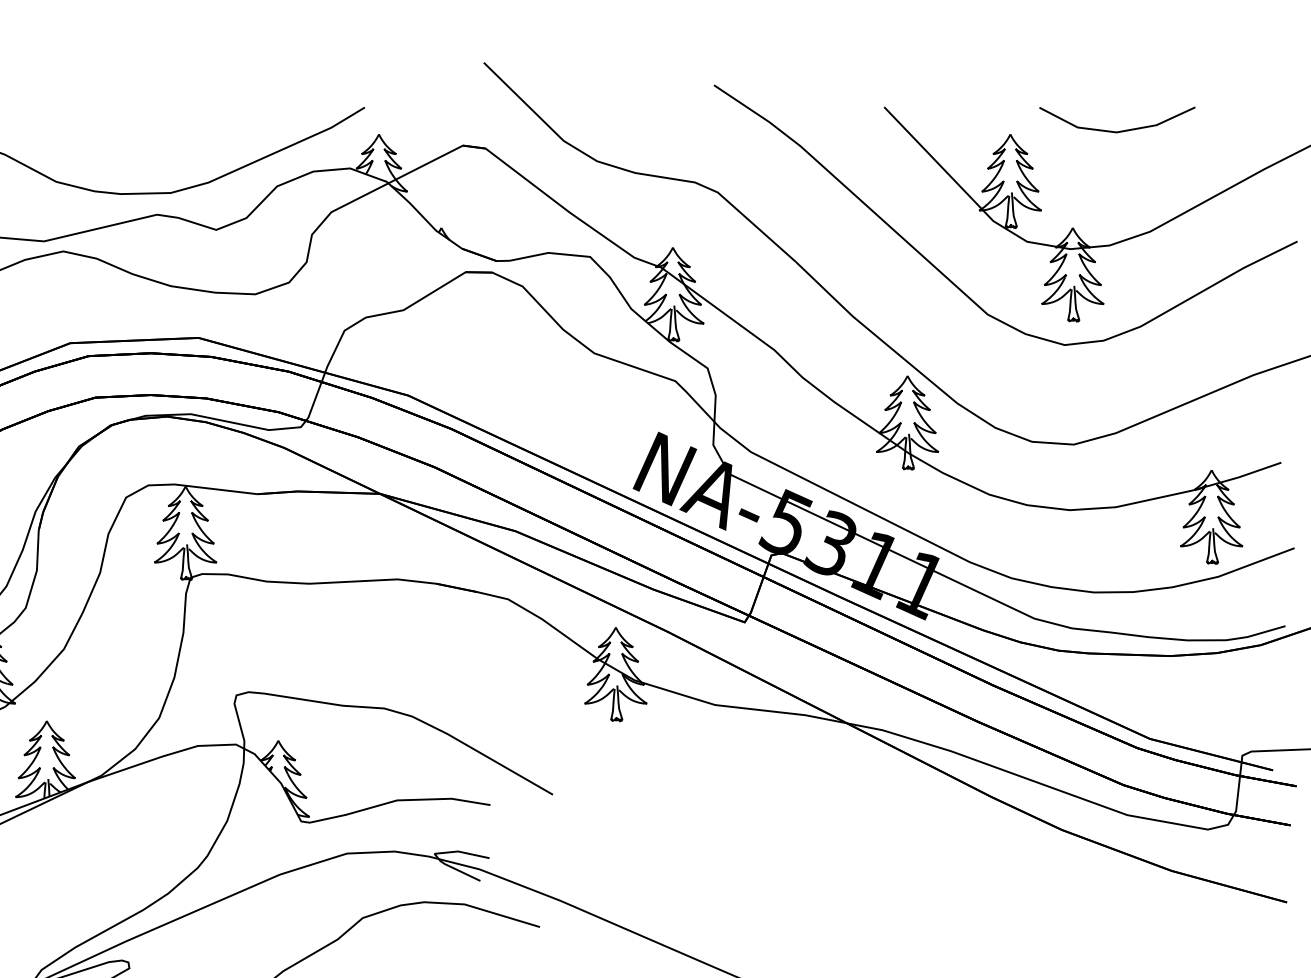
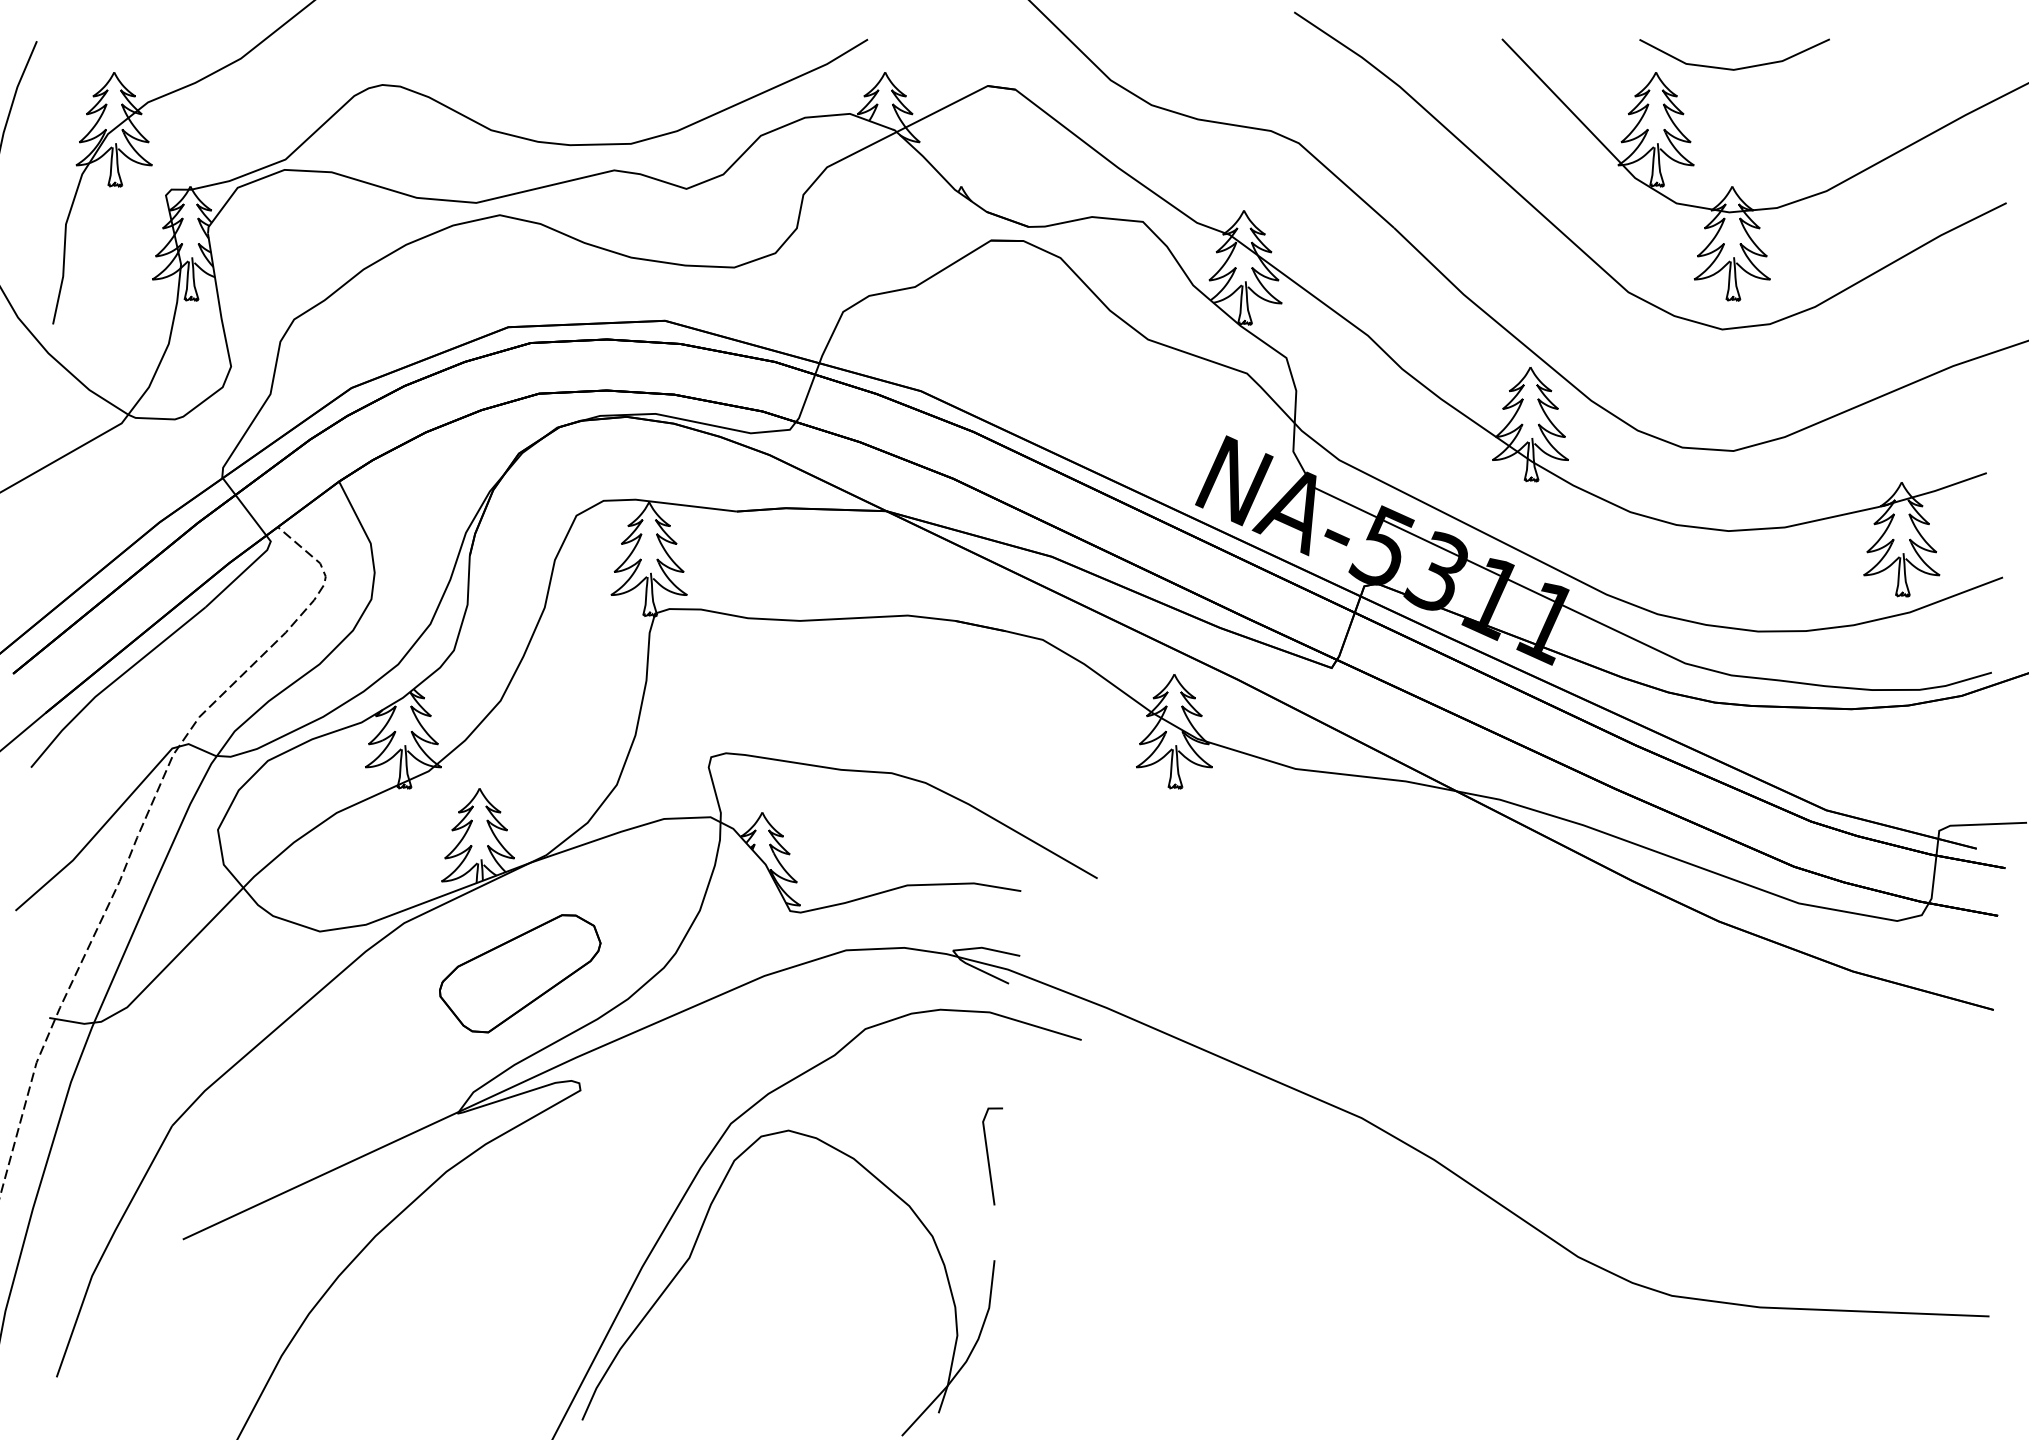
line: (1117, 131) -> (1734, 68), moved
part: (80, 872) -> (520, 973), added

